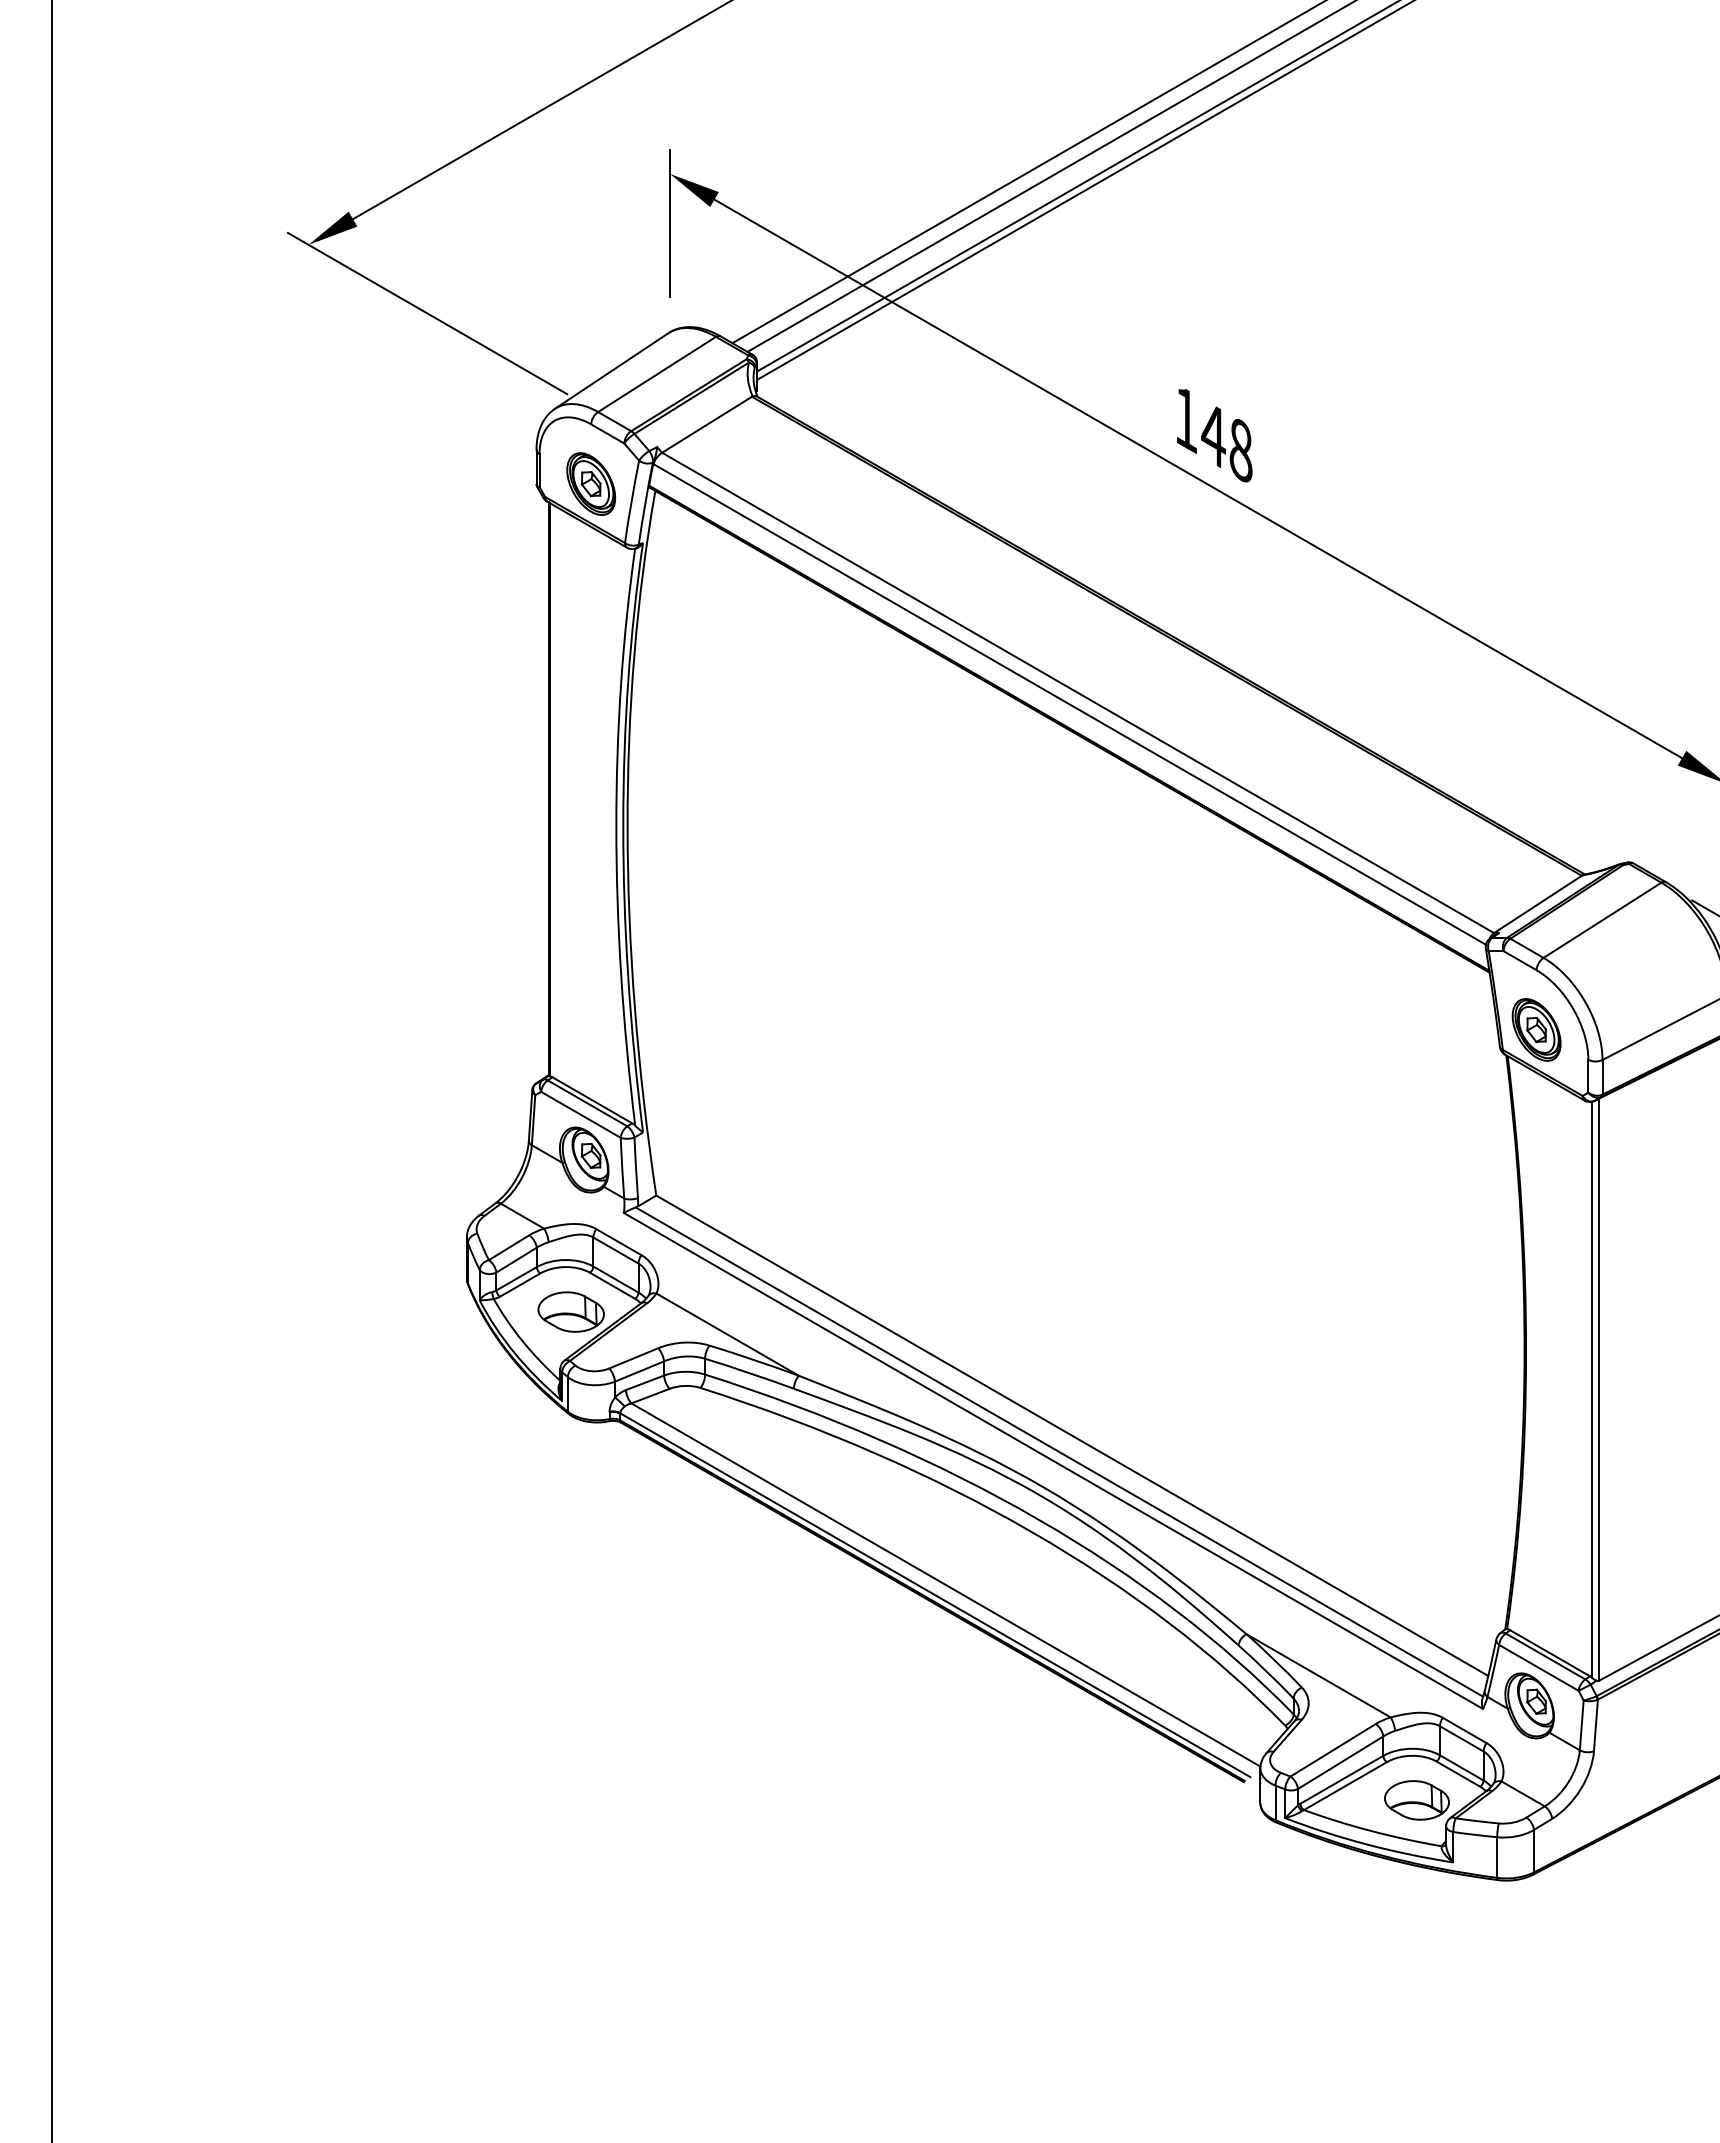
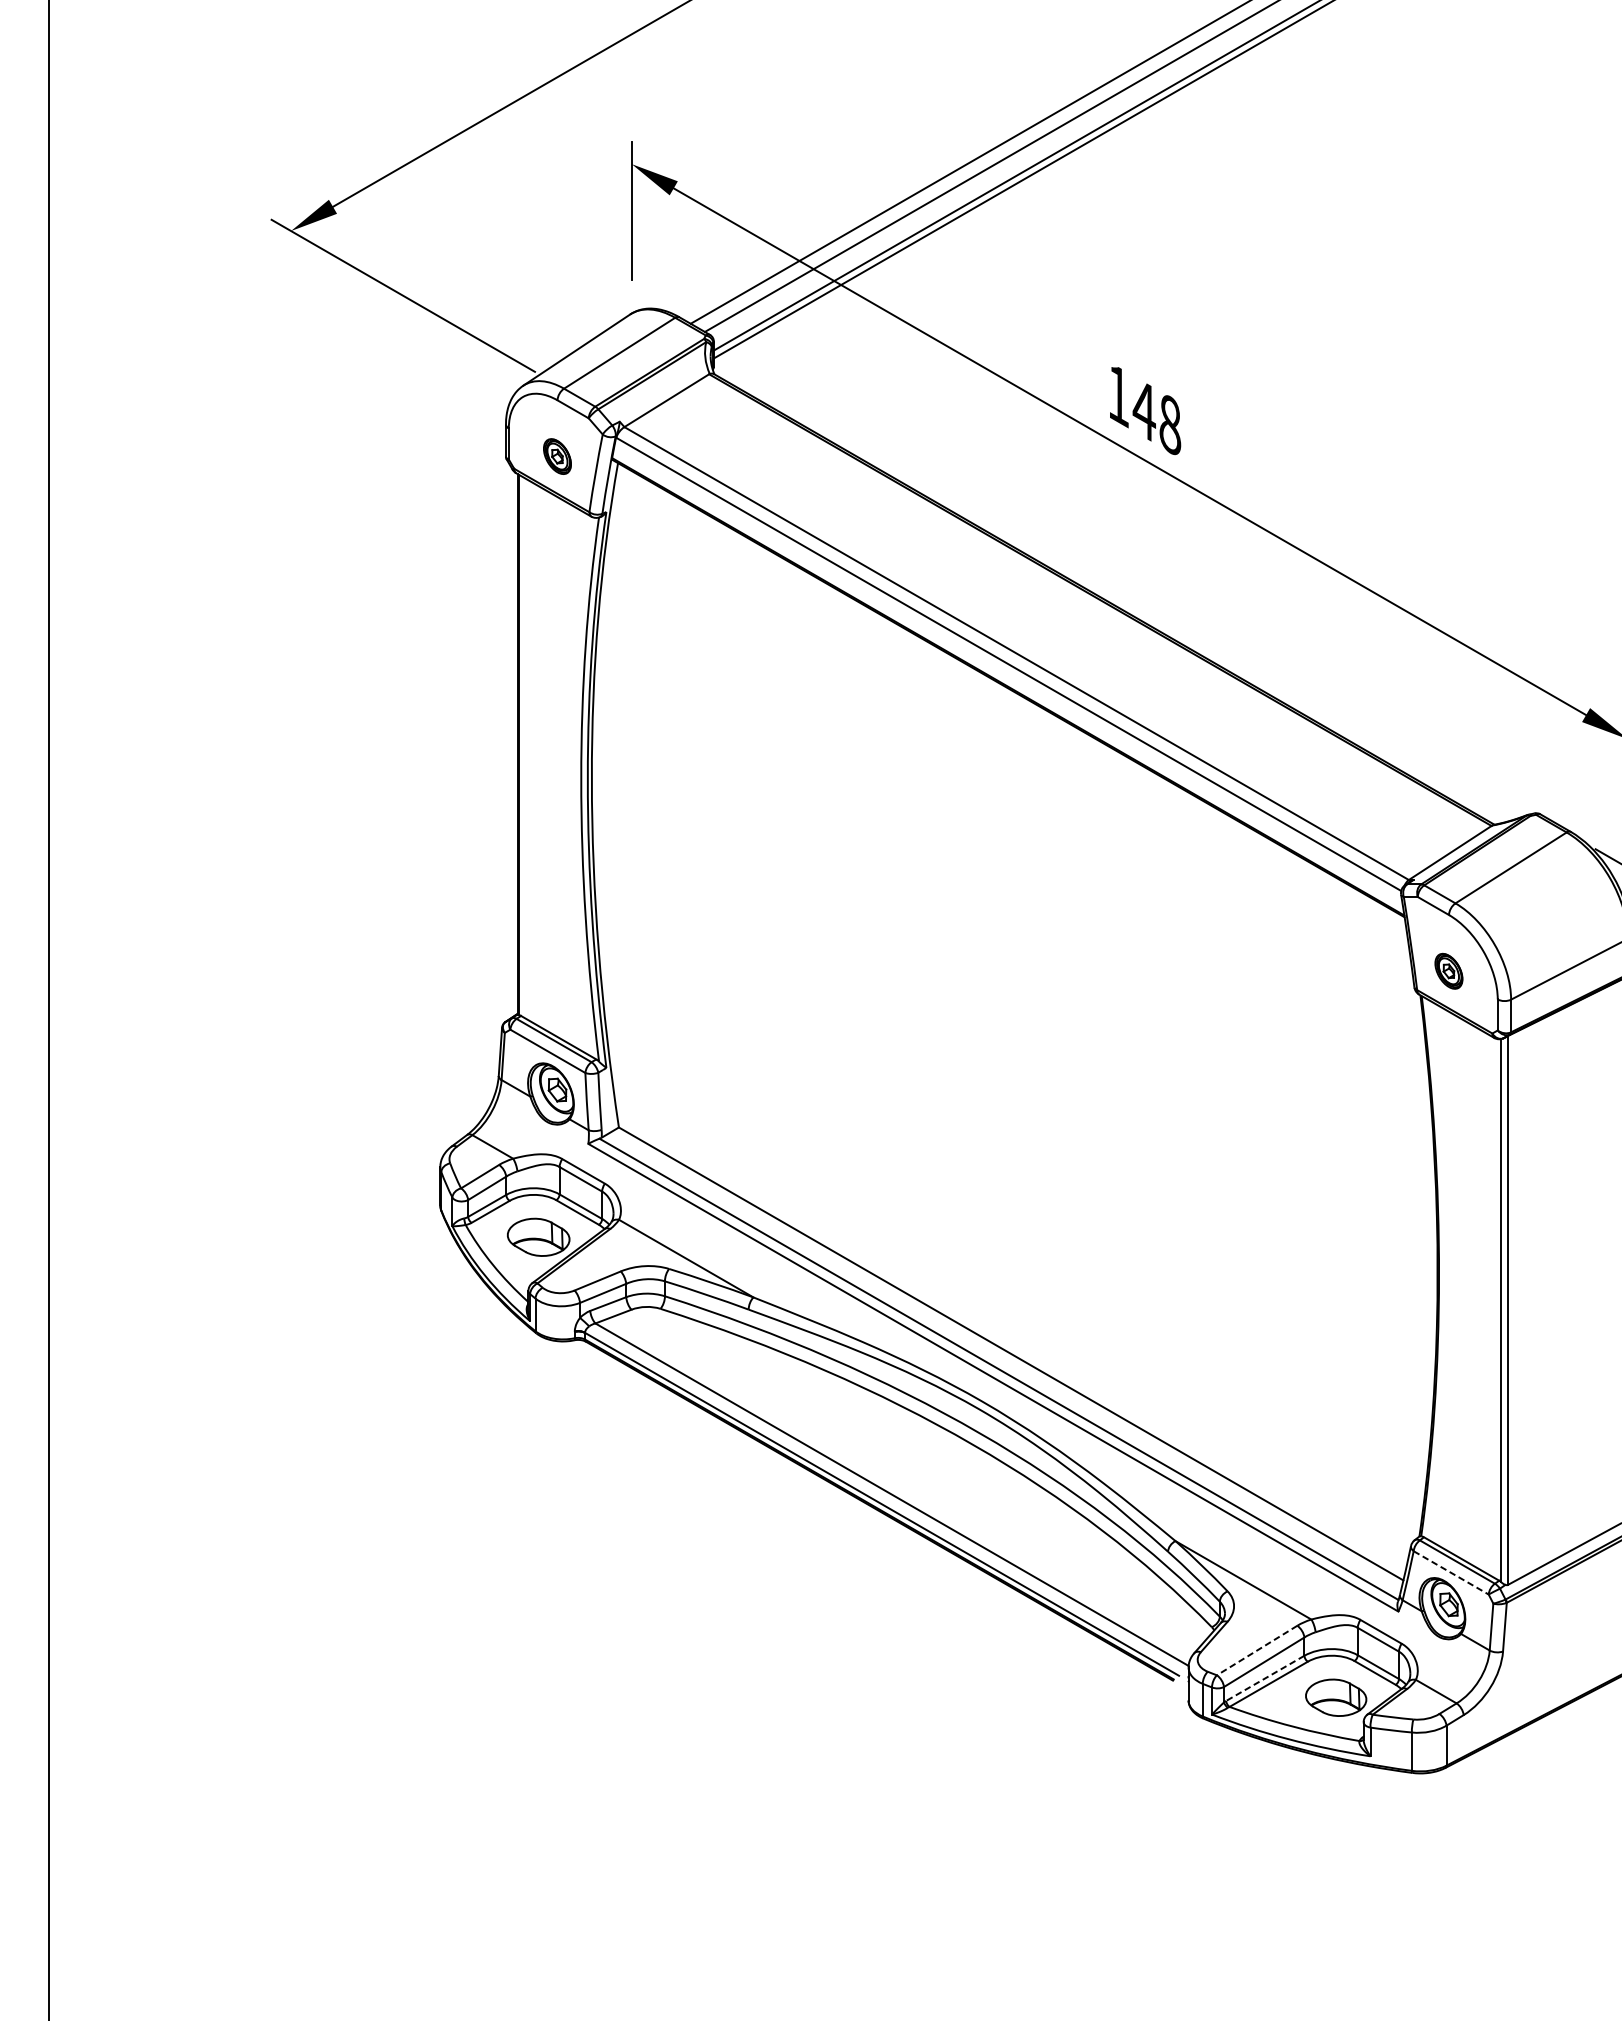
part: (590, 483) -> (556, 456), size x0.6
part: (1536, 1029) -> (1448, 970), size x0.6
line: (1538, 1667) -> (1450, 1572), solid -> dashed
line: (1332, 1750) -> (1256, 1650), solid -> dashed
line: (1341, 1779) -> (1265, 1678), solid -> dashed

